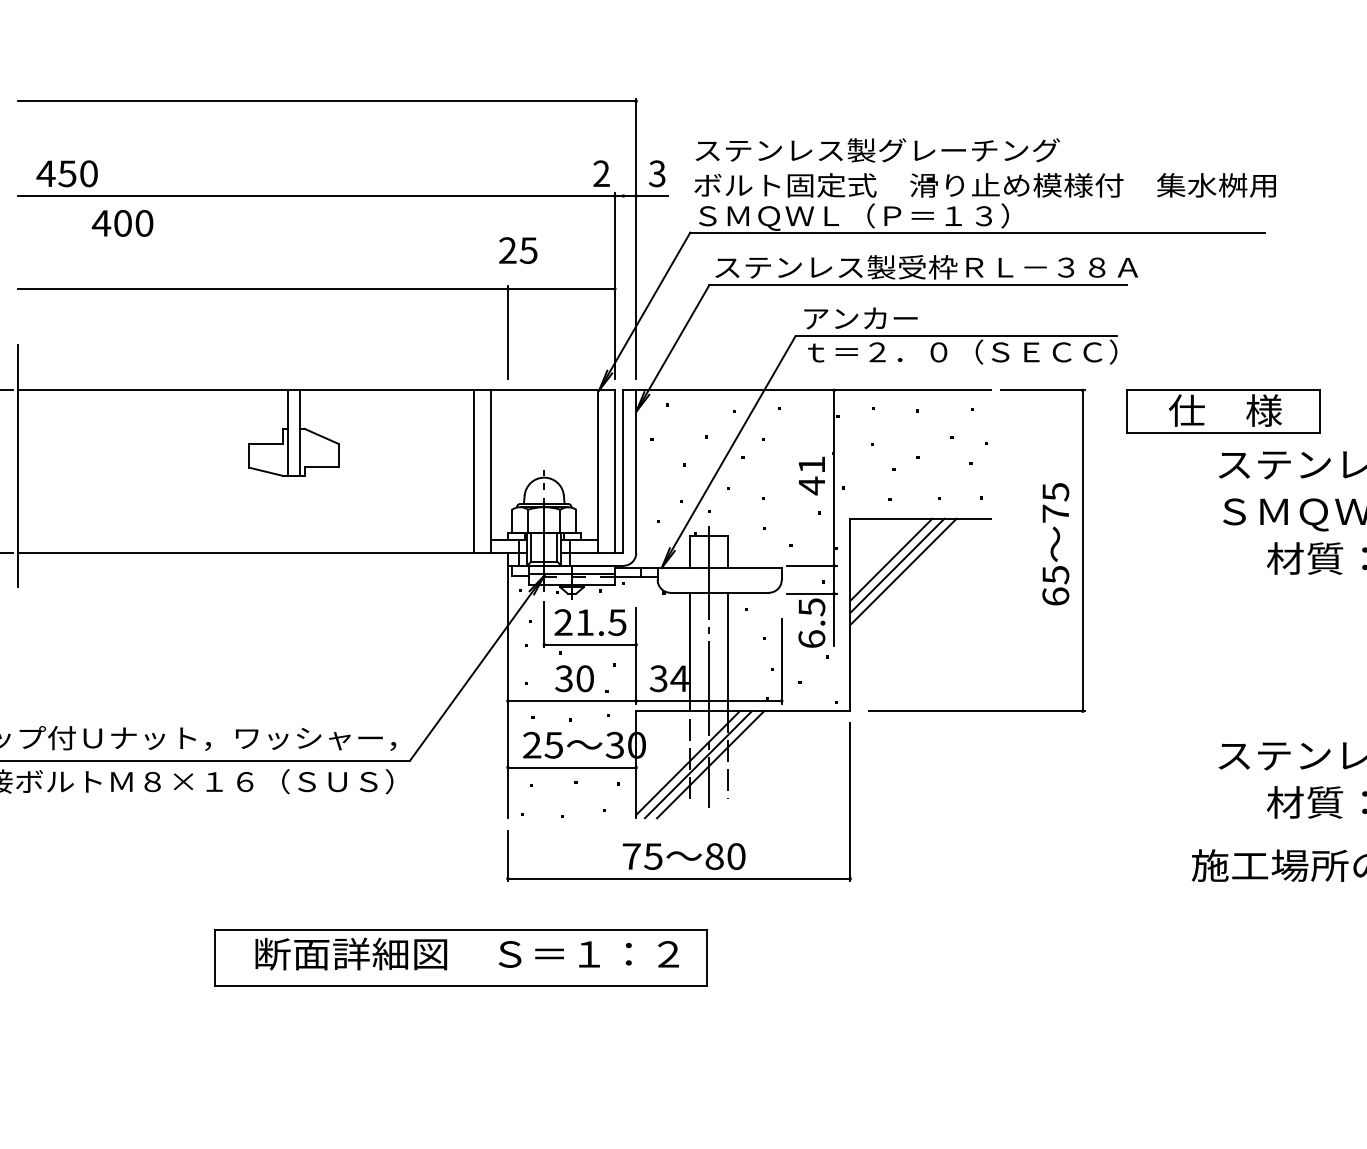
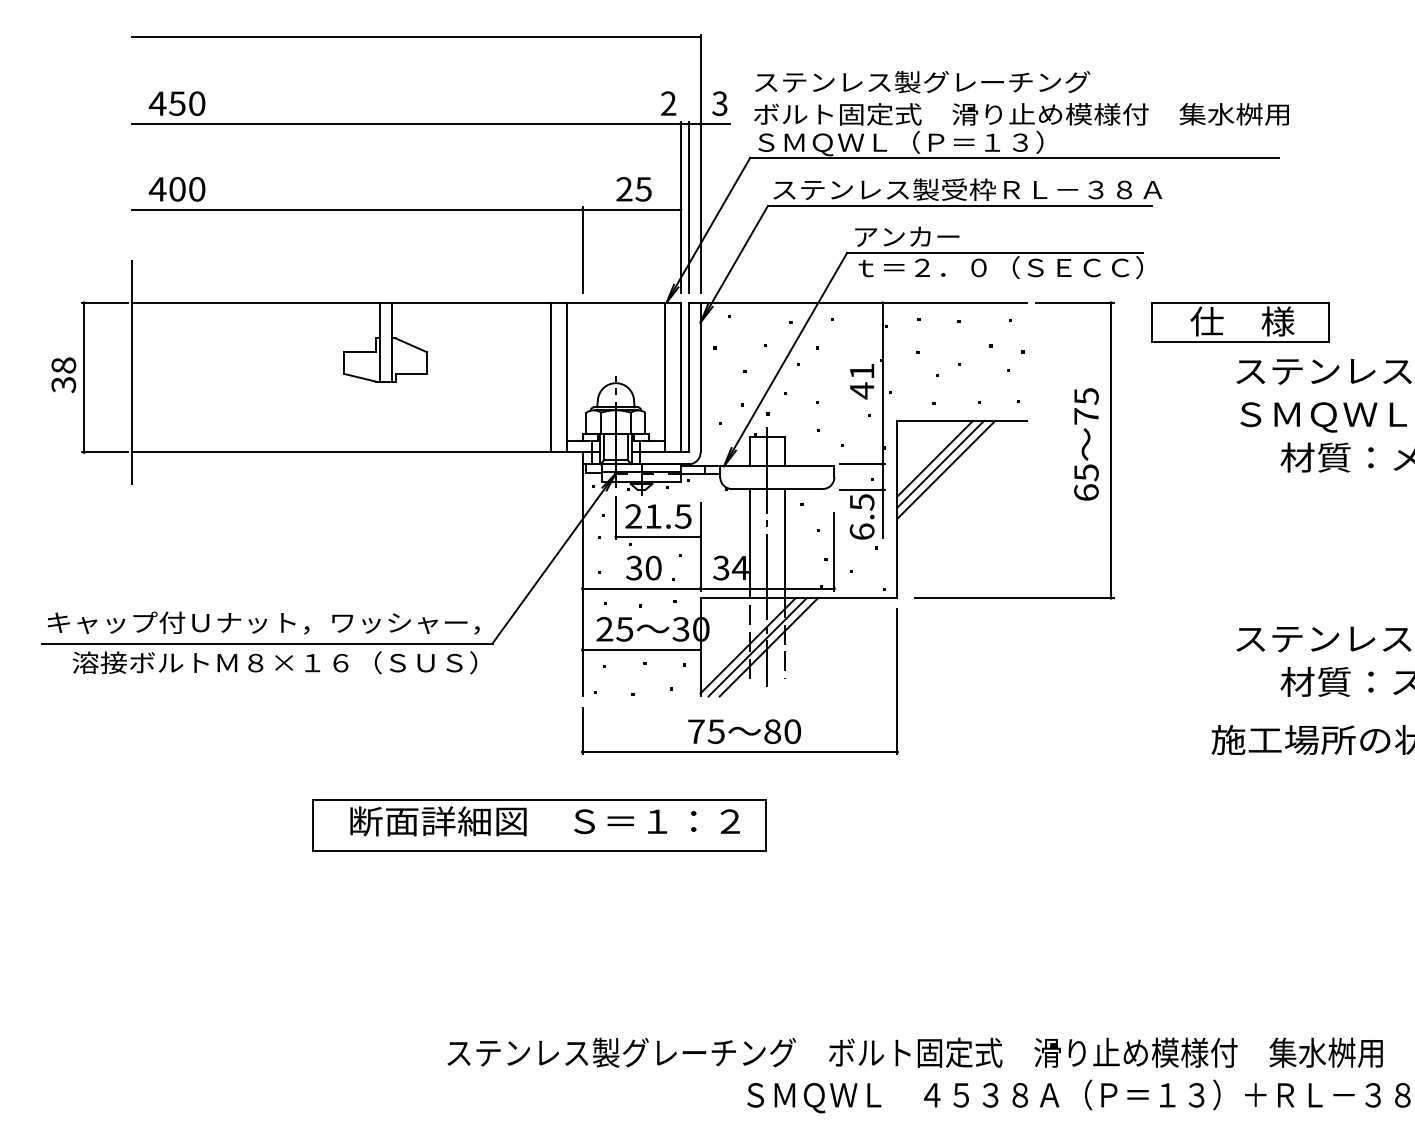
text: (121, 223) -> (176, 189), moved
text: (517, 250) -> (633, 189), moved
line: (623, 285) -> (688, 206), added

